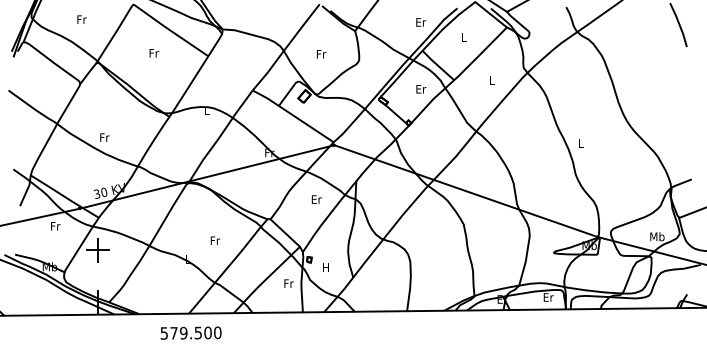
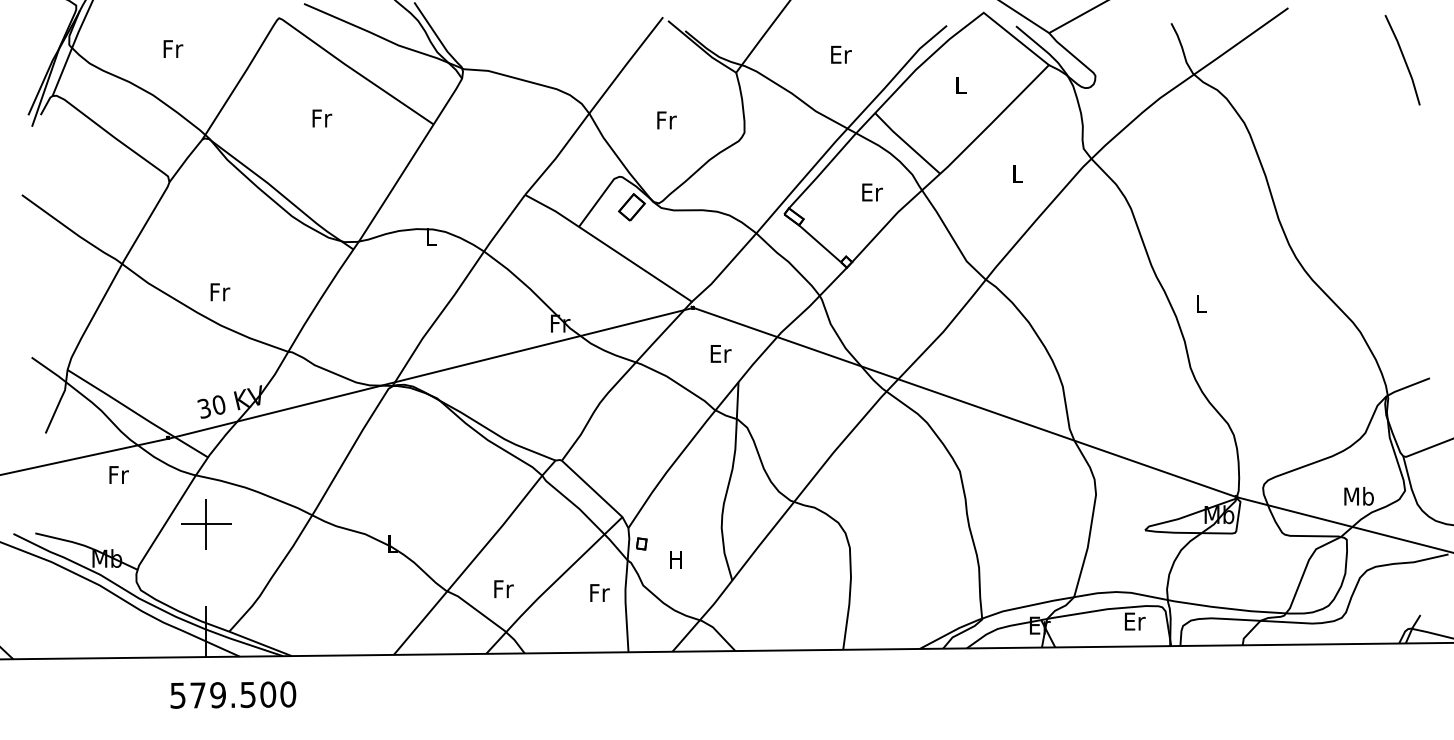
text: (421, 22) -> (841, 54), moved
text: (316, 199) -> (720, 353), moved
text: (215, 240) -> (504, 588), moved
text: (190, 332) -> (231, 693), moved

